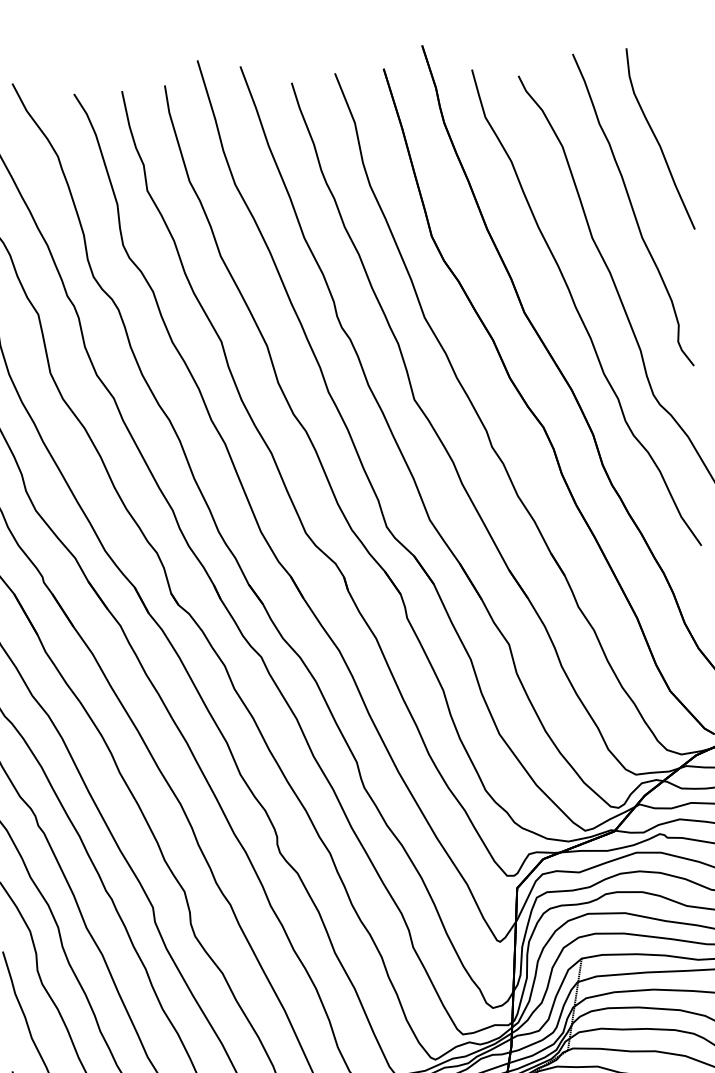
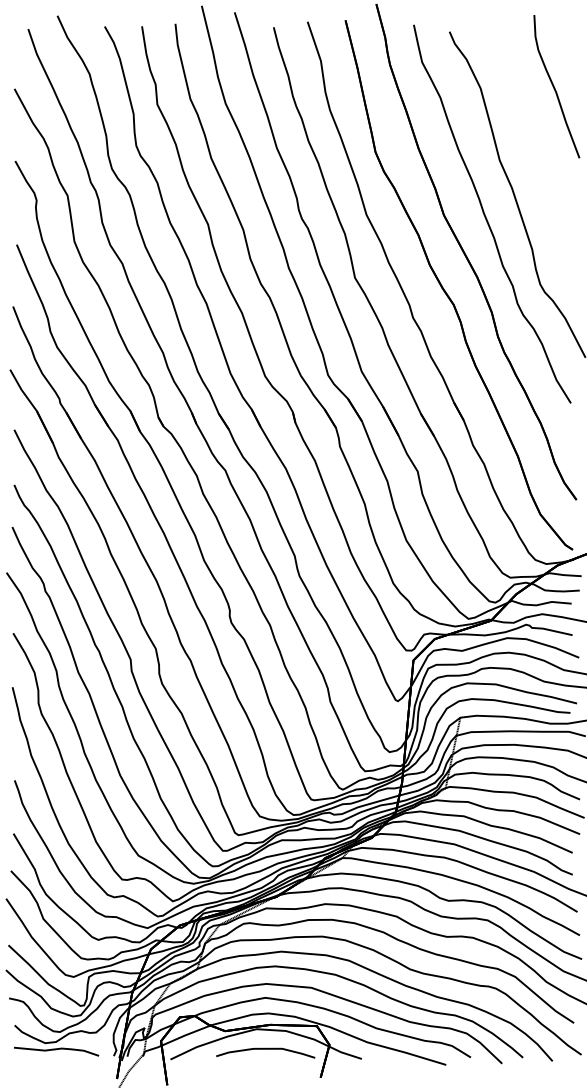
part: (633, 210) -> (532, 140), removed

